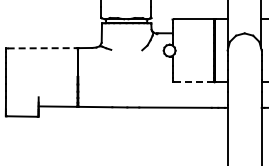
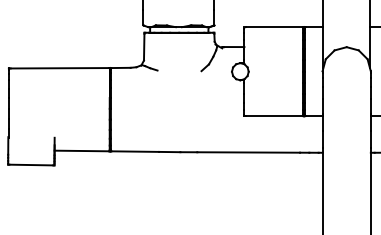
line: (42, 48) -> (60, 68), dashed -> solid
line: (193, 82) -> (274, 116), dashed -> solid

